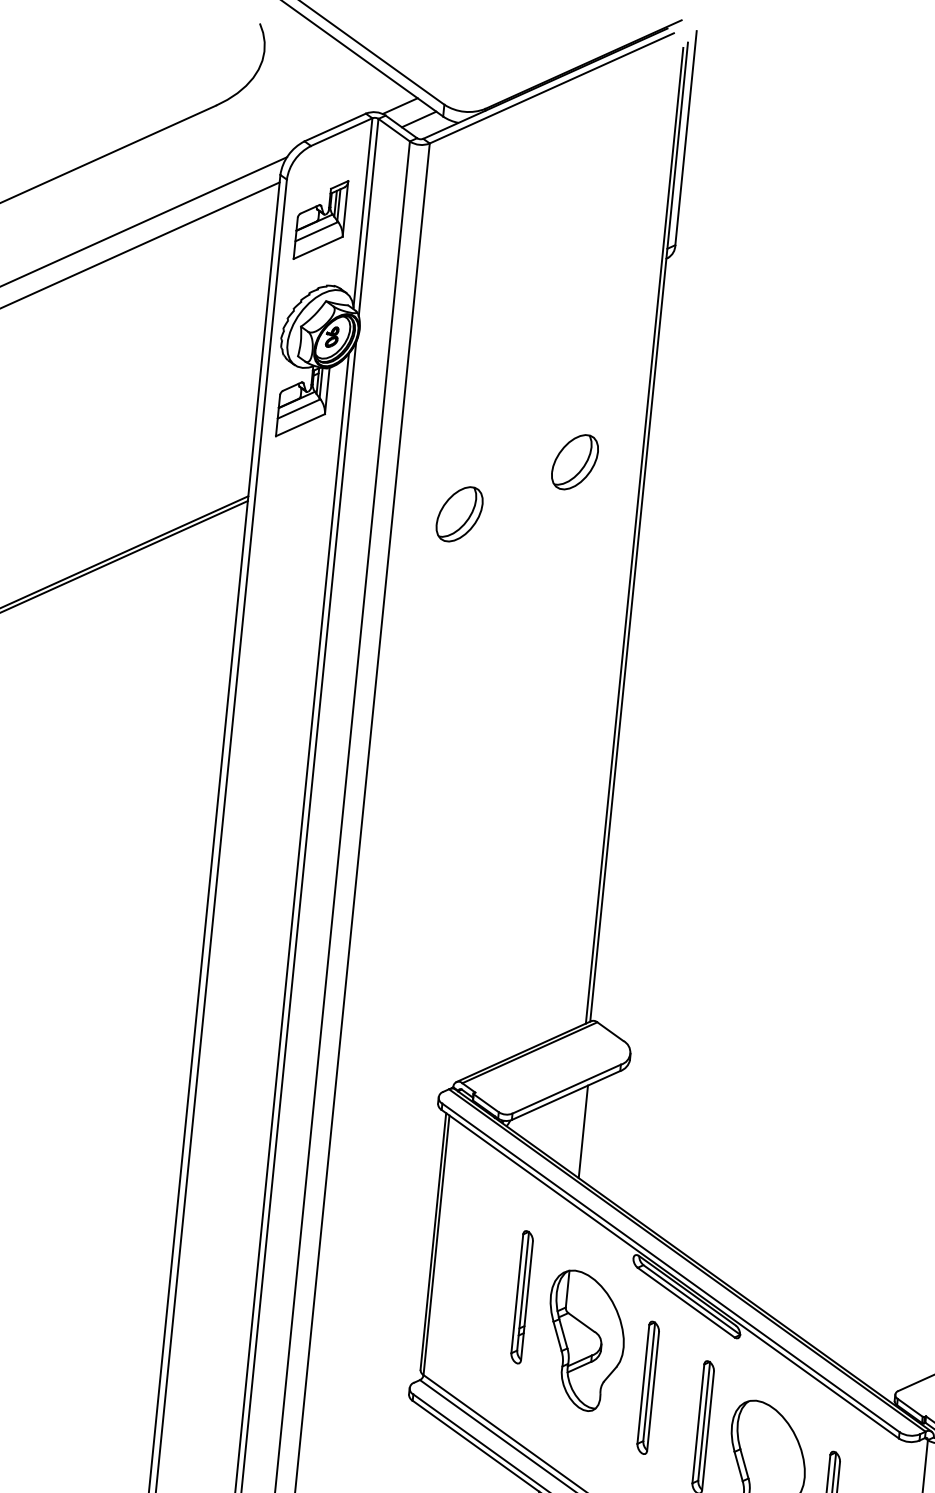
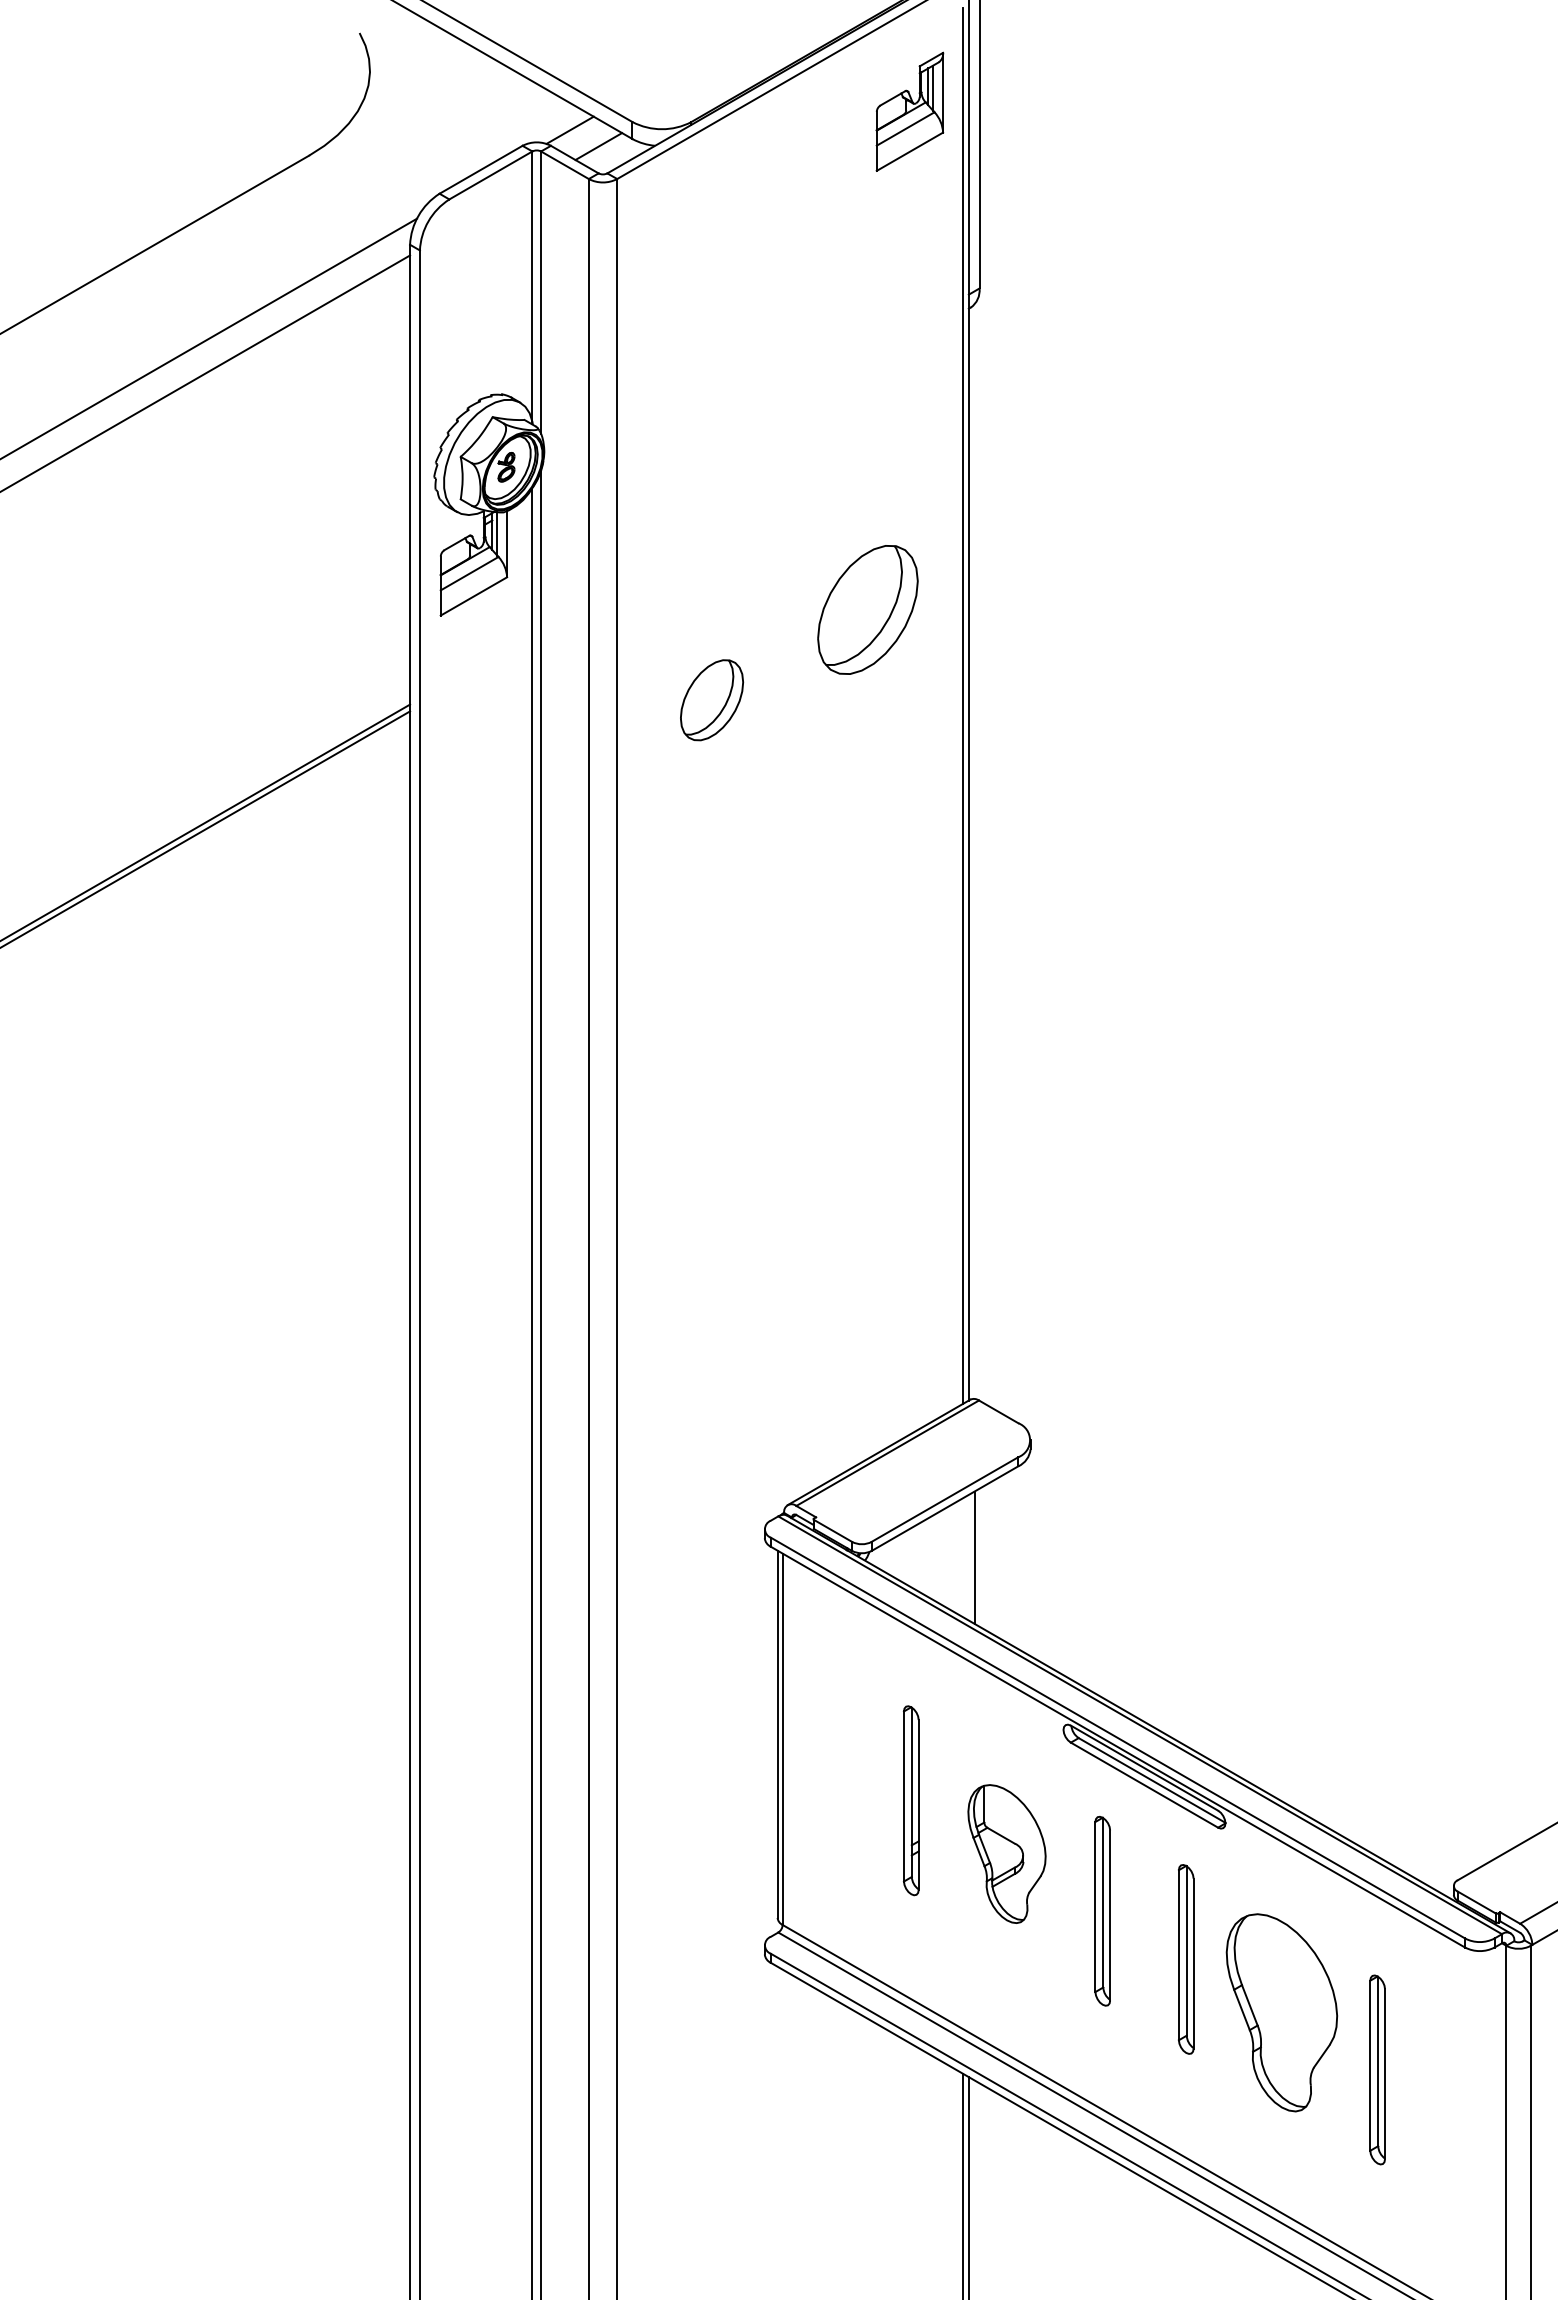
part: (320, 219) -> (909, 111), moved
part: (575, 462) -> (868, 610), size x1.6
part: (584, 1340) -> (1006, 1853), size x0.7

